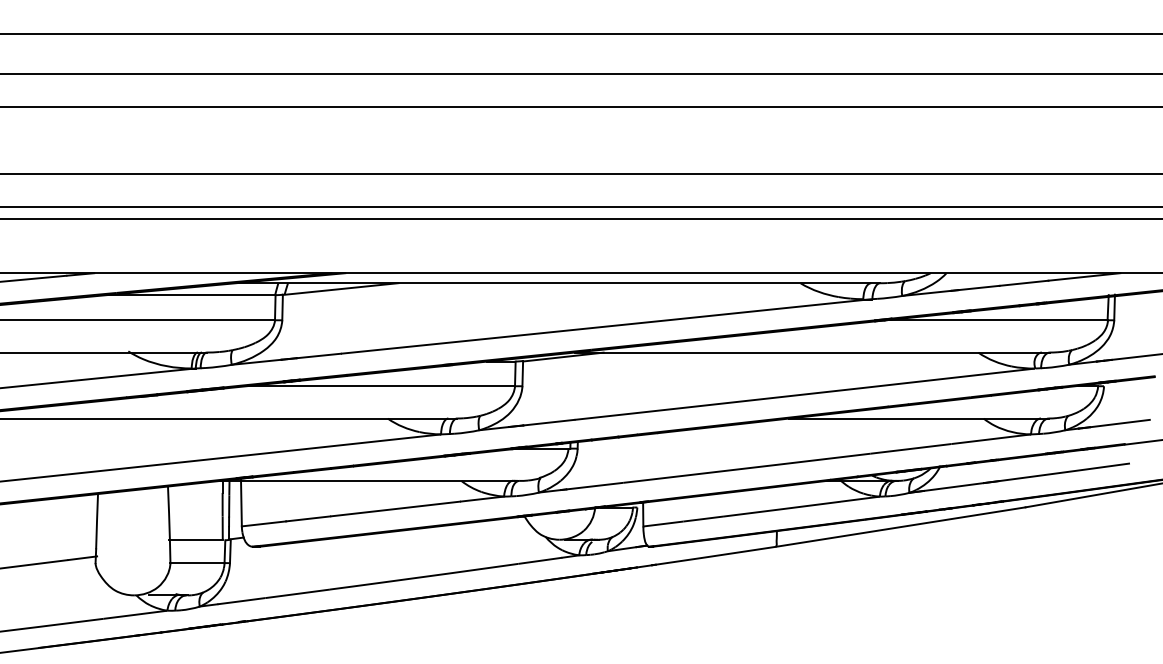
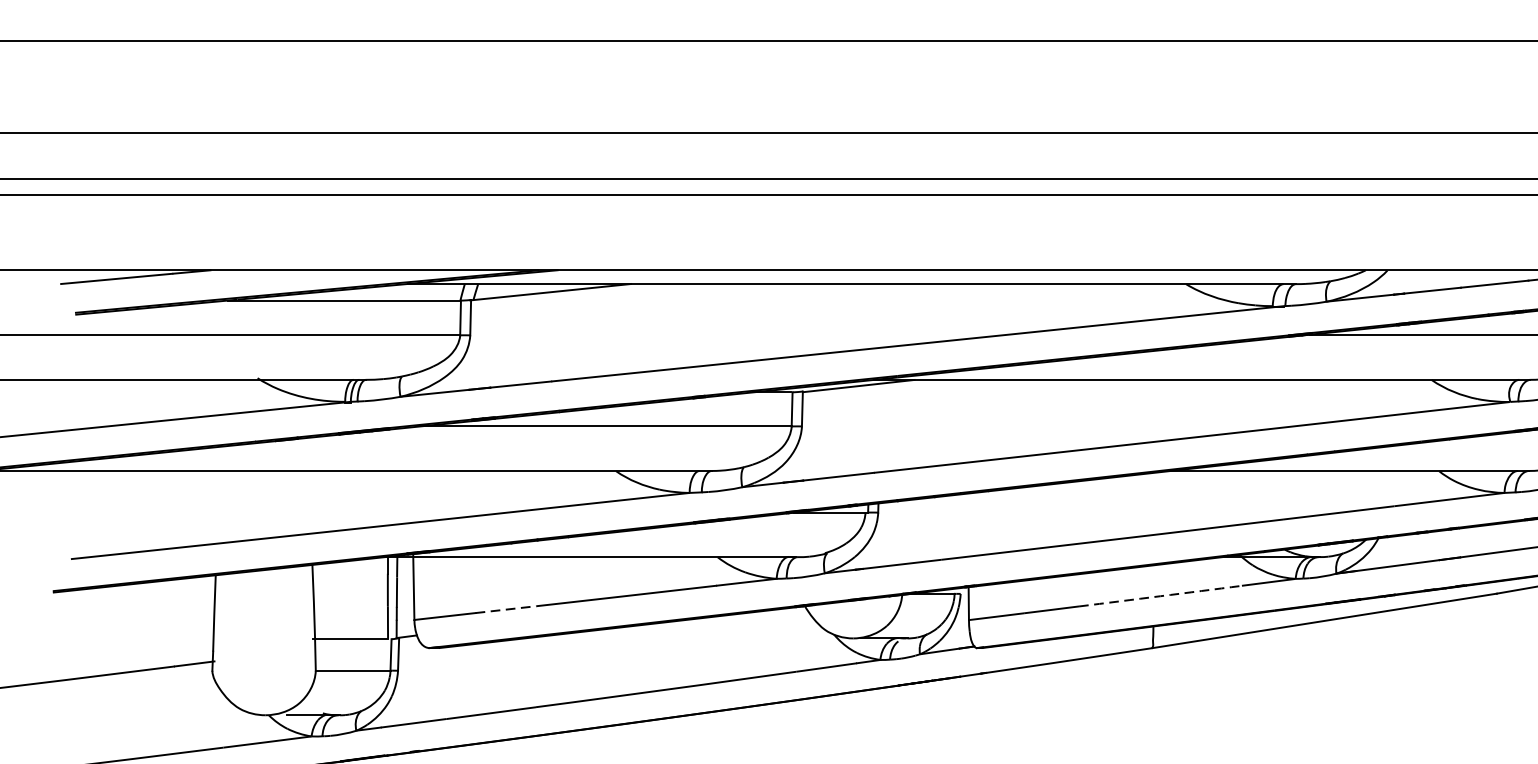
arc: (782, 509) -> (1161, 596), solid -> dashed
line: (308, 518) -> (506, 609), solid -> dashed

